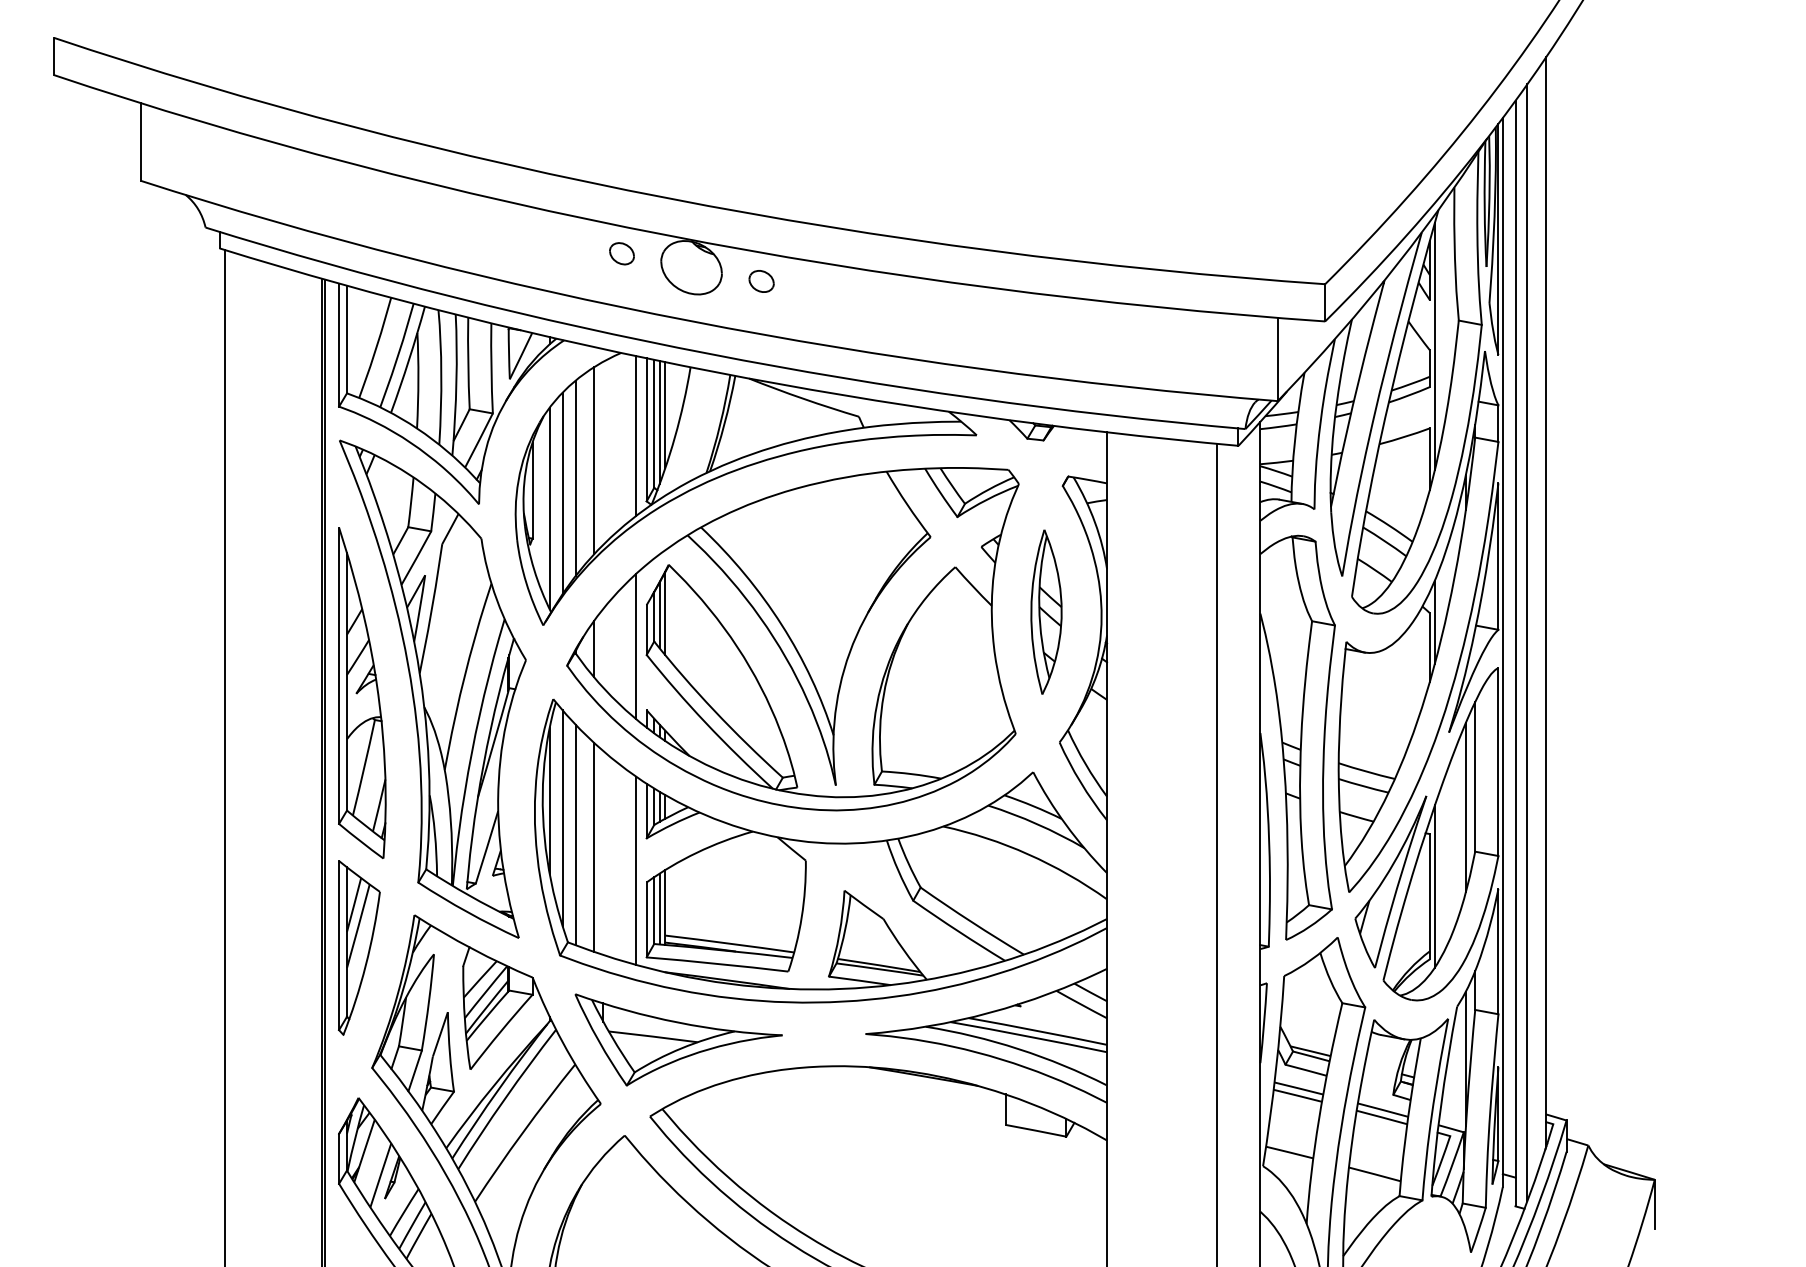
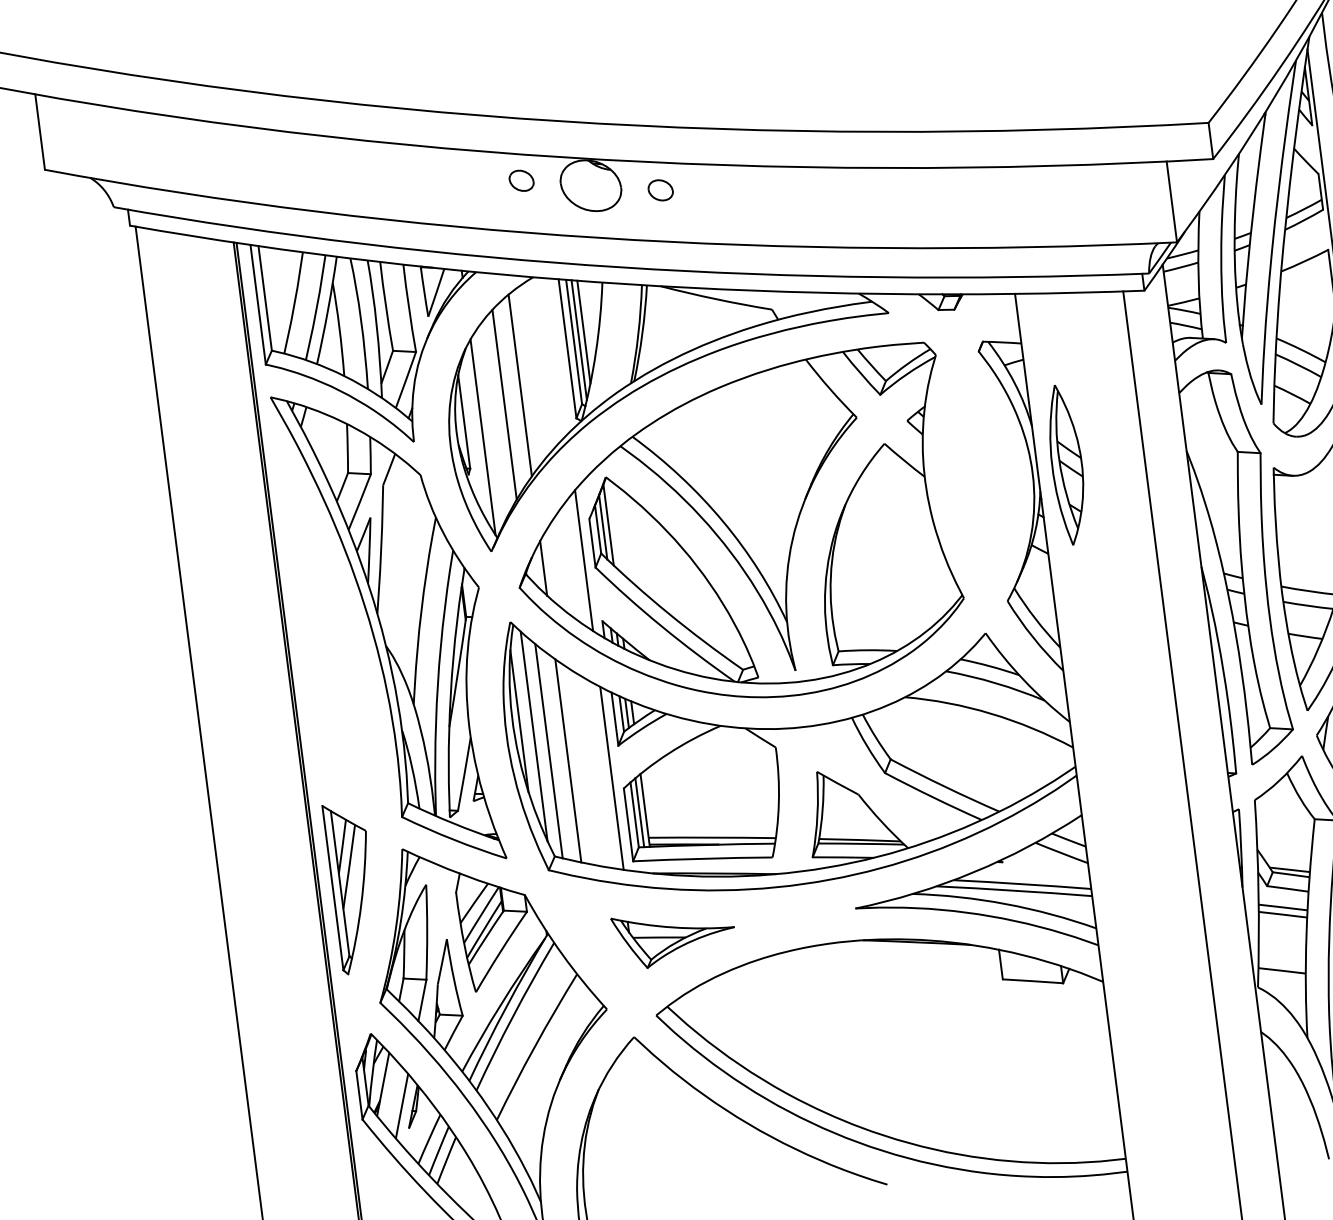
line: (635, 436) -> (557, 356), removed
line: (562, 493) -> (493, 421), removed
part: (1046, 611) -> (1066, 464), moved
part: (362, 692) -> (324, 639), removed
part: (678, 1039) -> (674, 937), size x0.6

